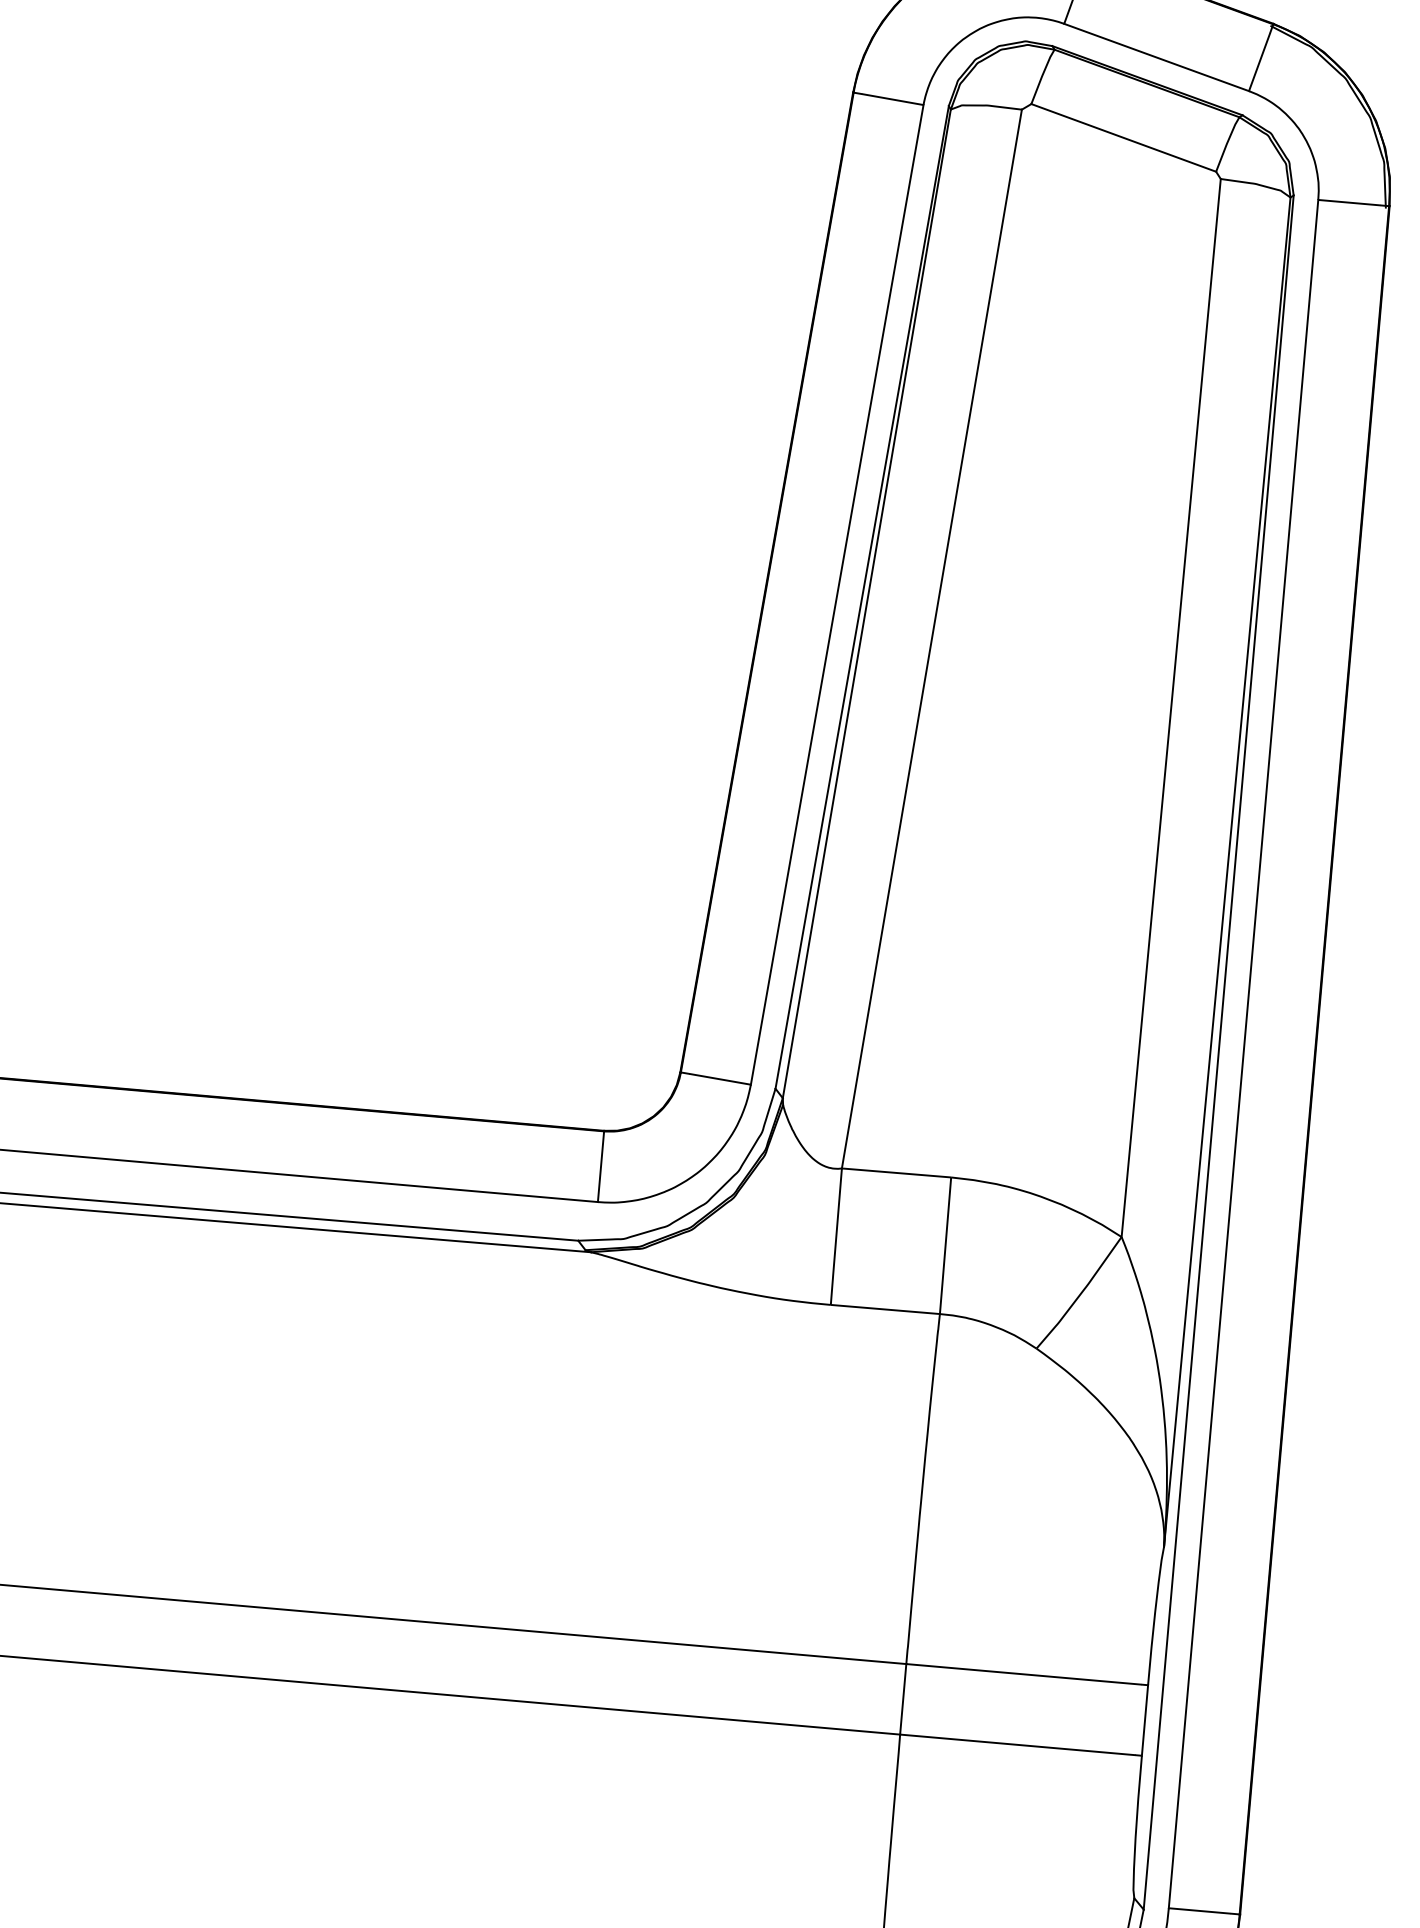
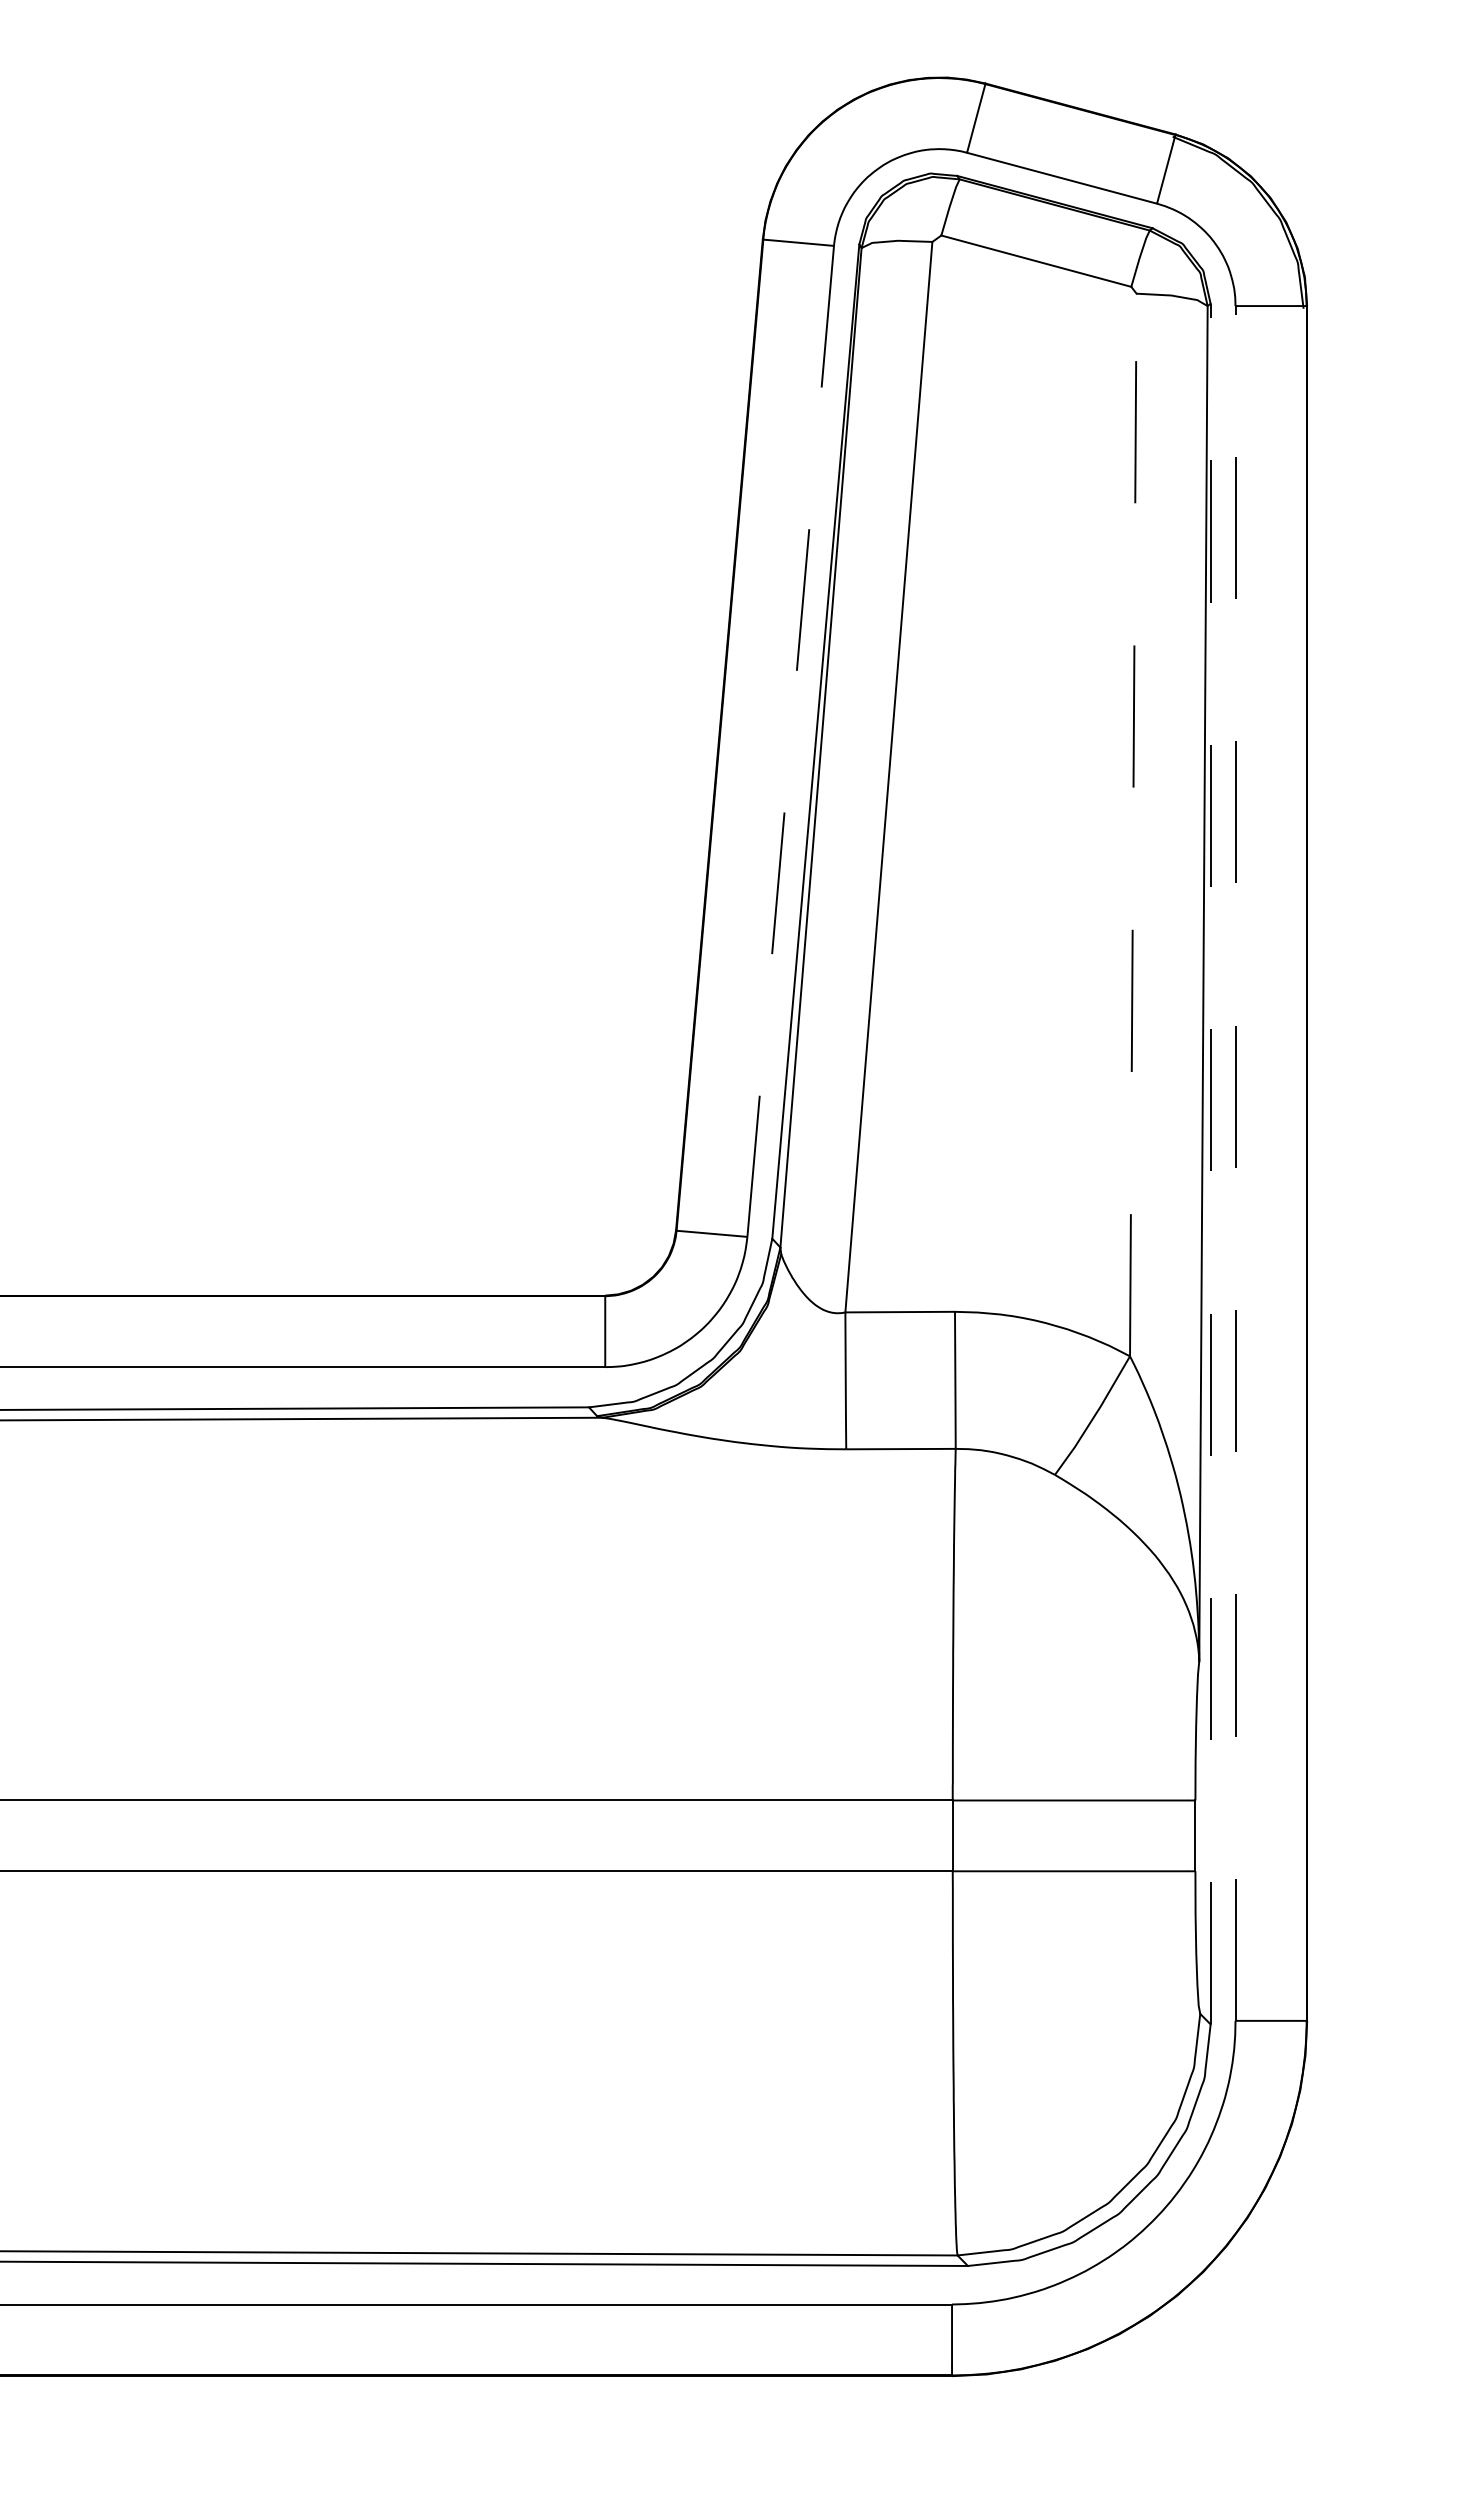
line: (836, 594) -> (790, 741), solid -> dashed
line: (1171, 707) -> (1133, 824), solid -> dashed
line: (1218, 1051) -> (1210, 1163), solid -> dashed
line: (1243, 1053) -> (1235, 1162), solid -> dashed

